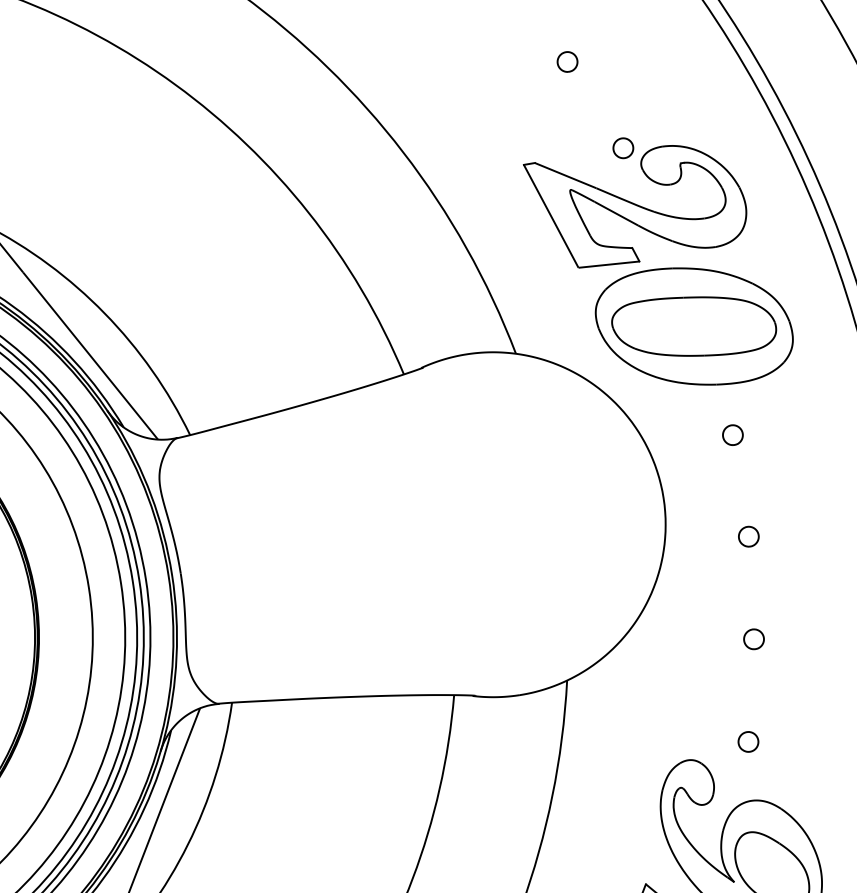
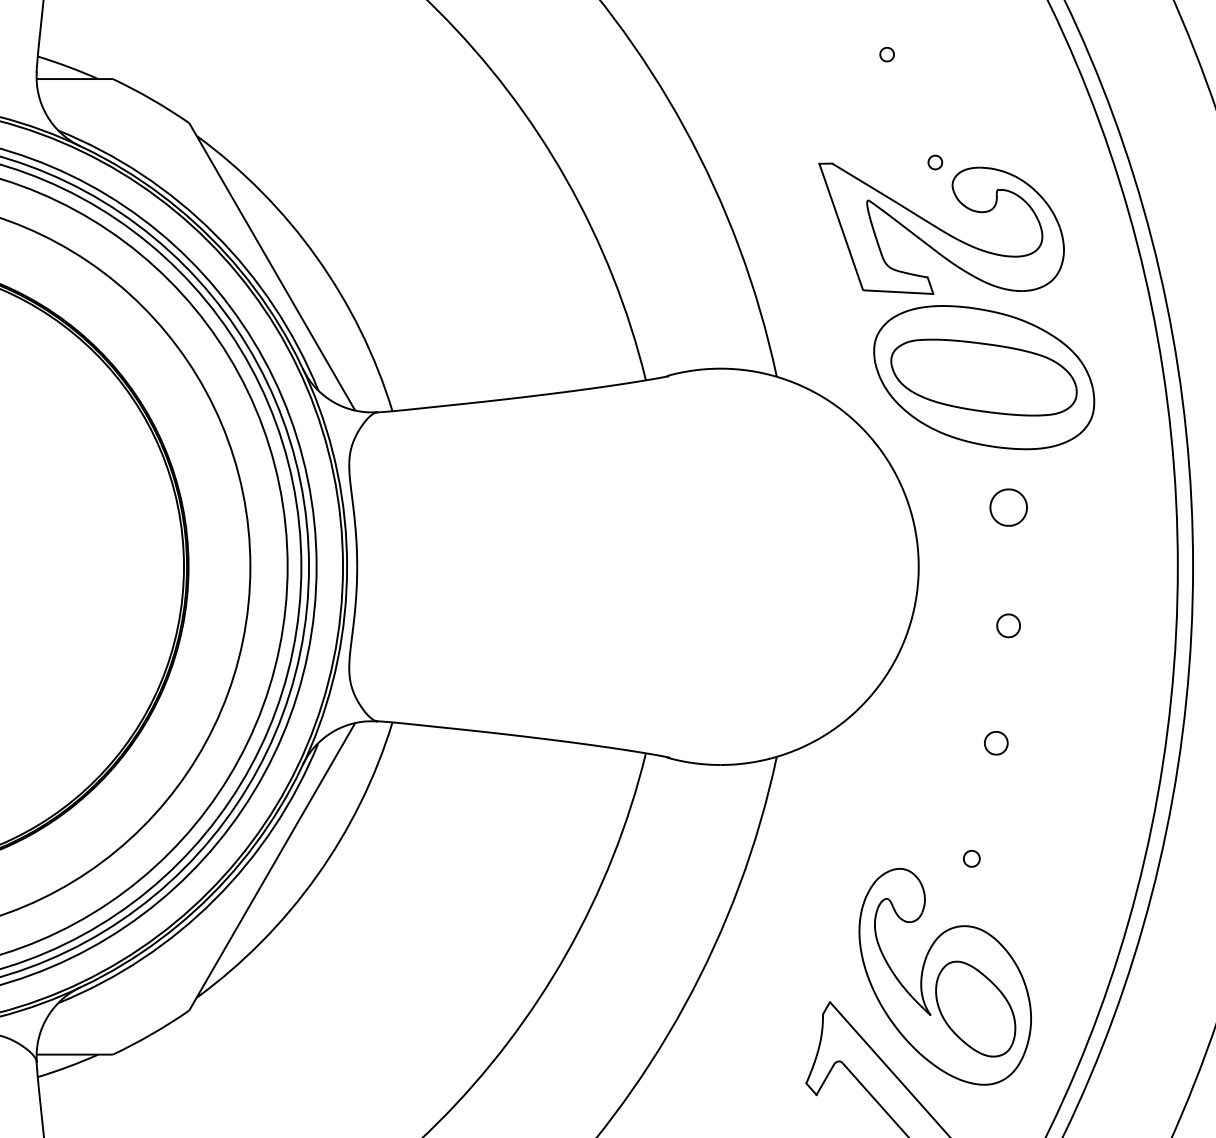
part: (566, 61) -> (886, 54), size x0.6
part: (623, 148) -> (935, 162), size x0.6
part: (732, 434) -> (1008, 507), size x1.6
part: (748, 741) -> (971, 858), size x0.7

